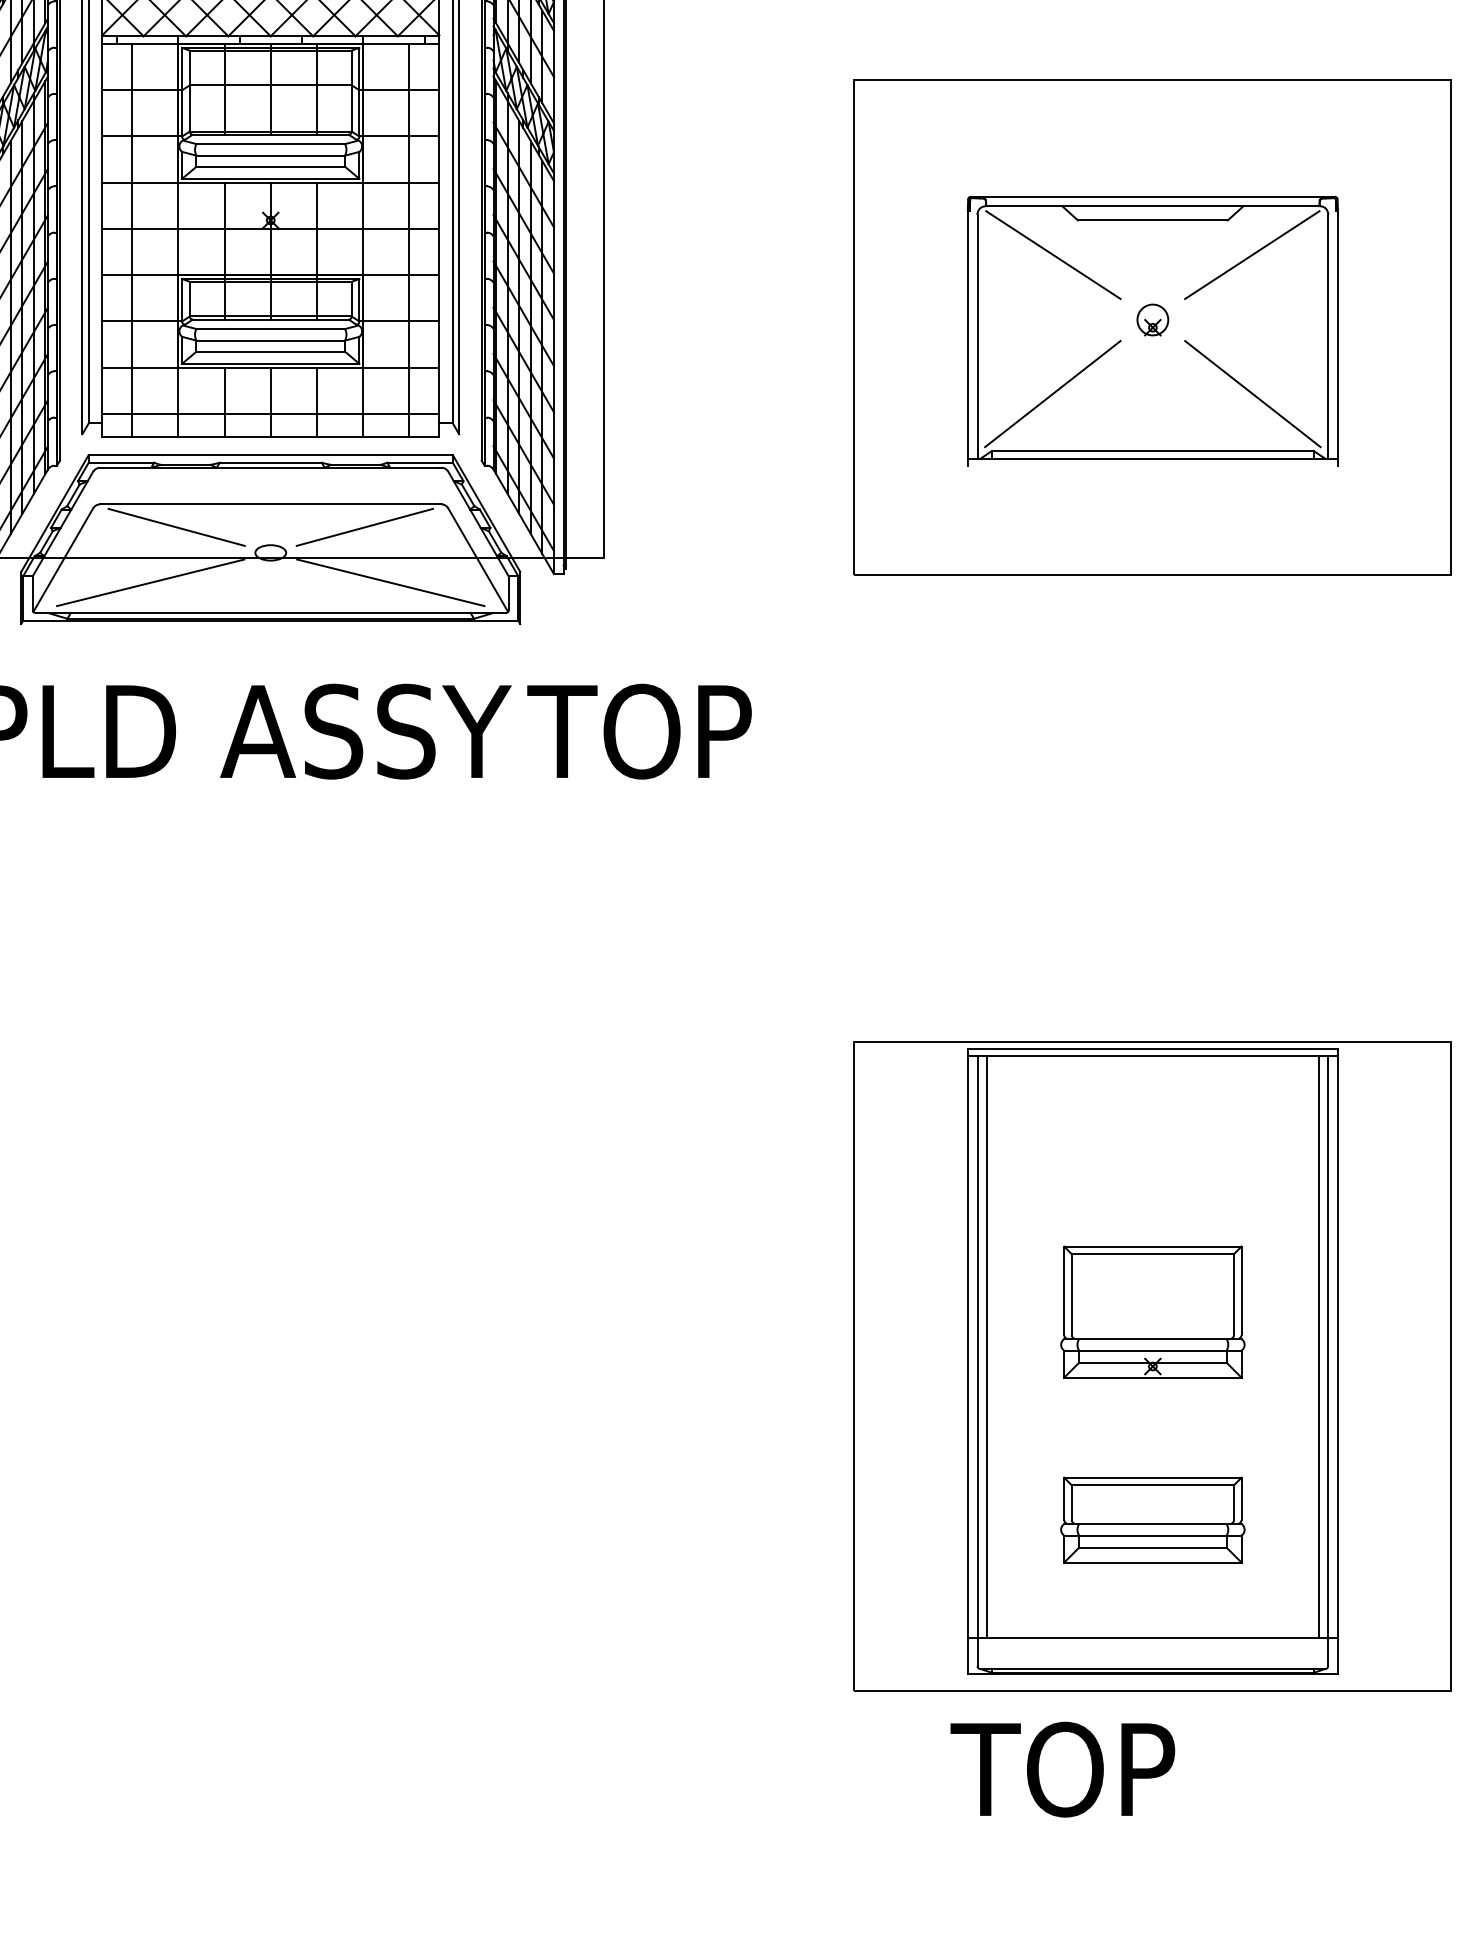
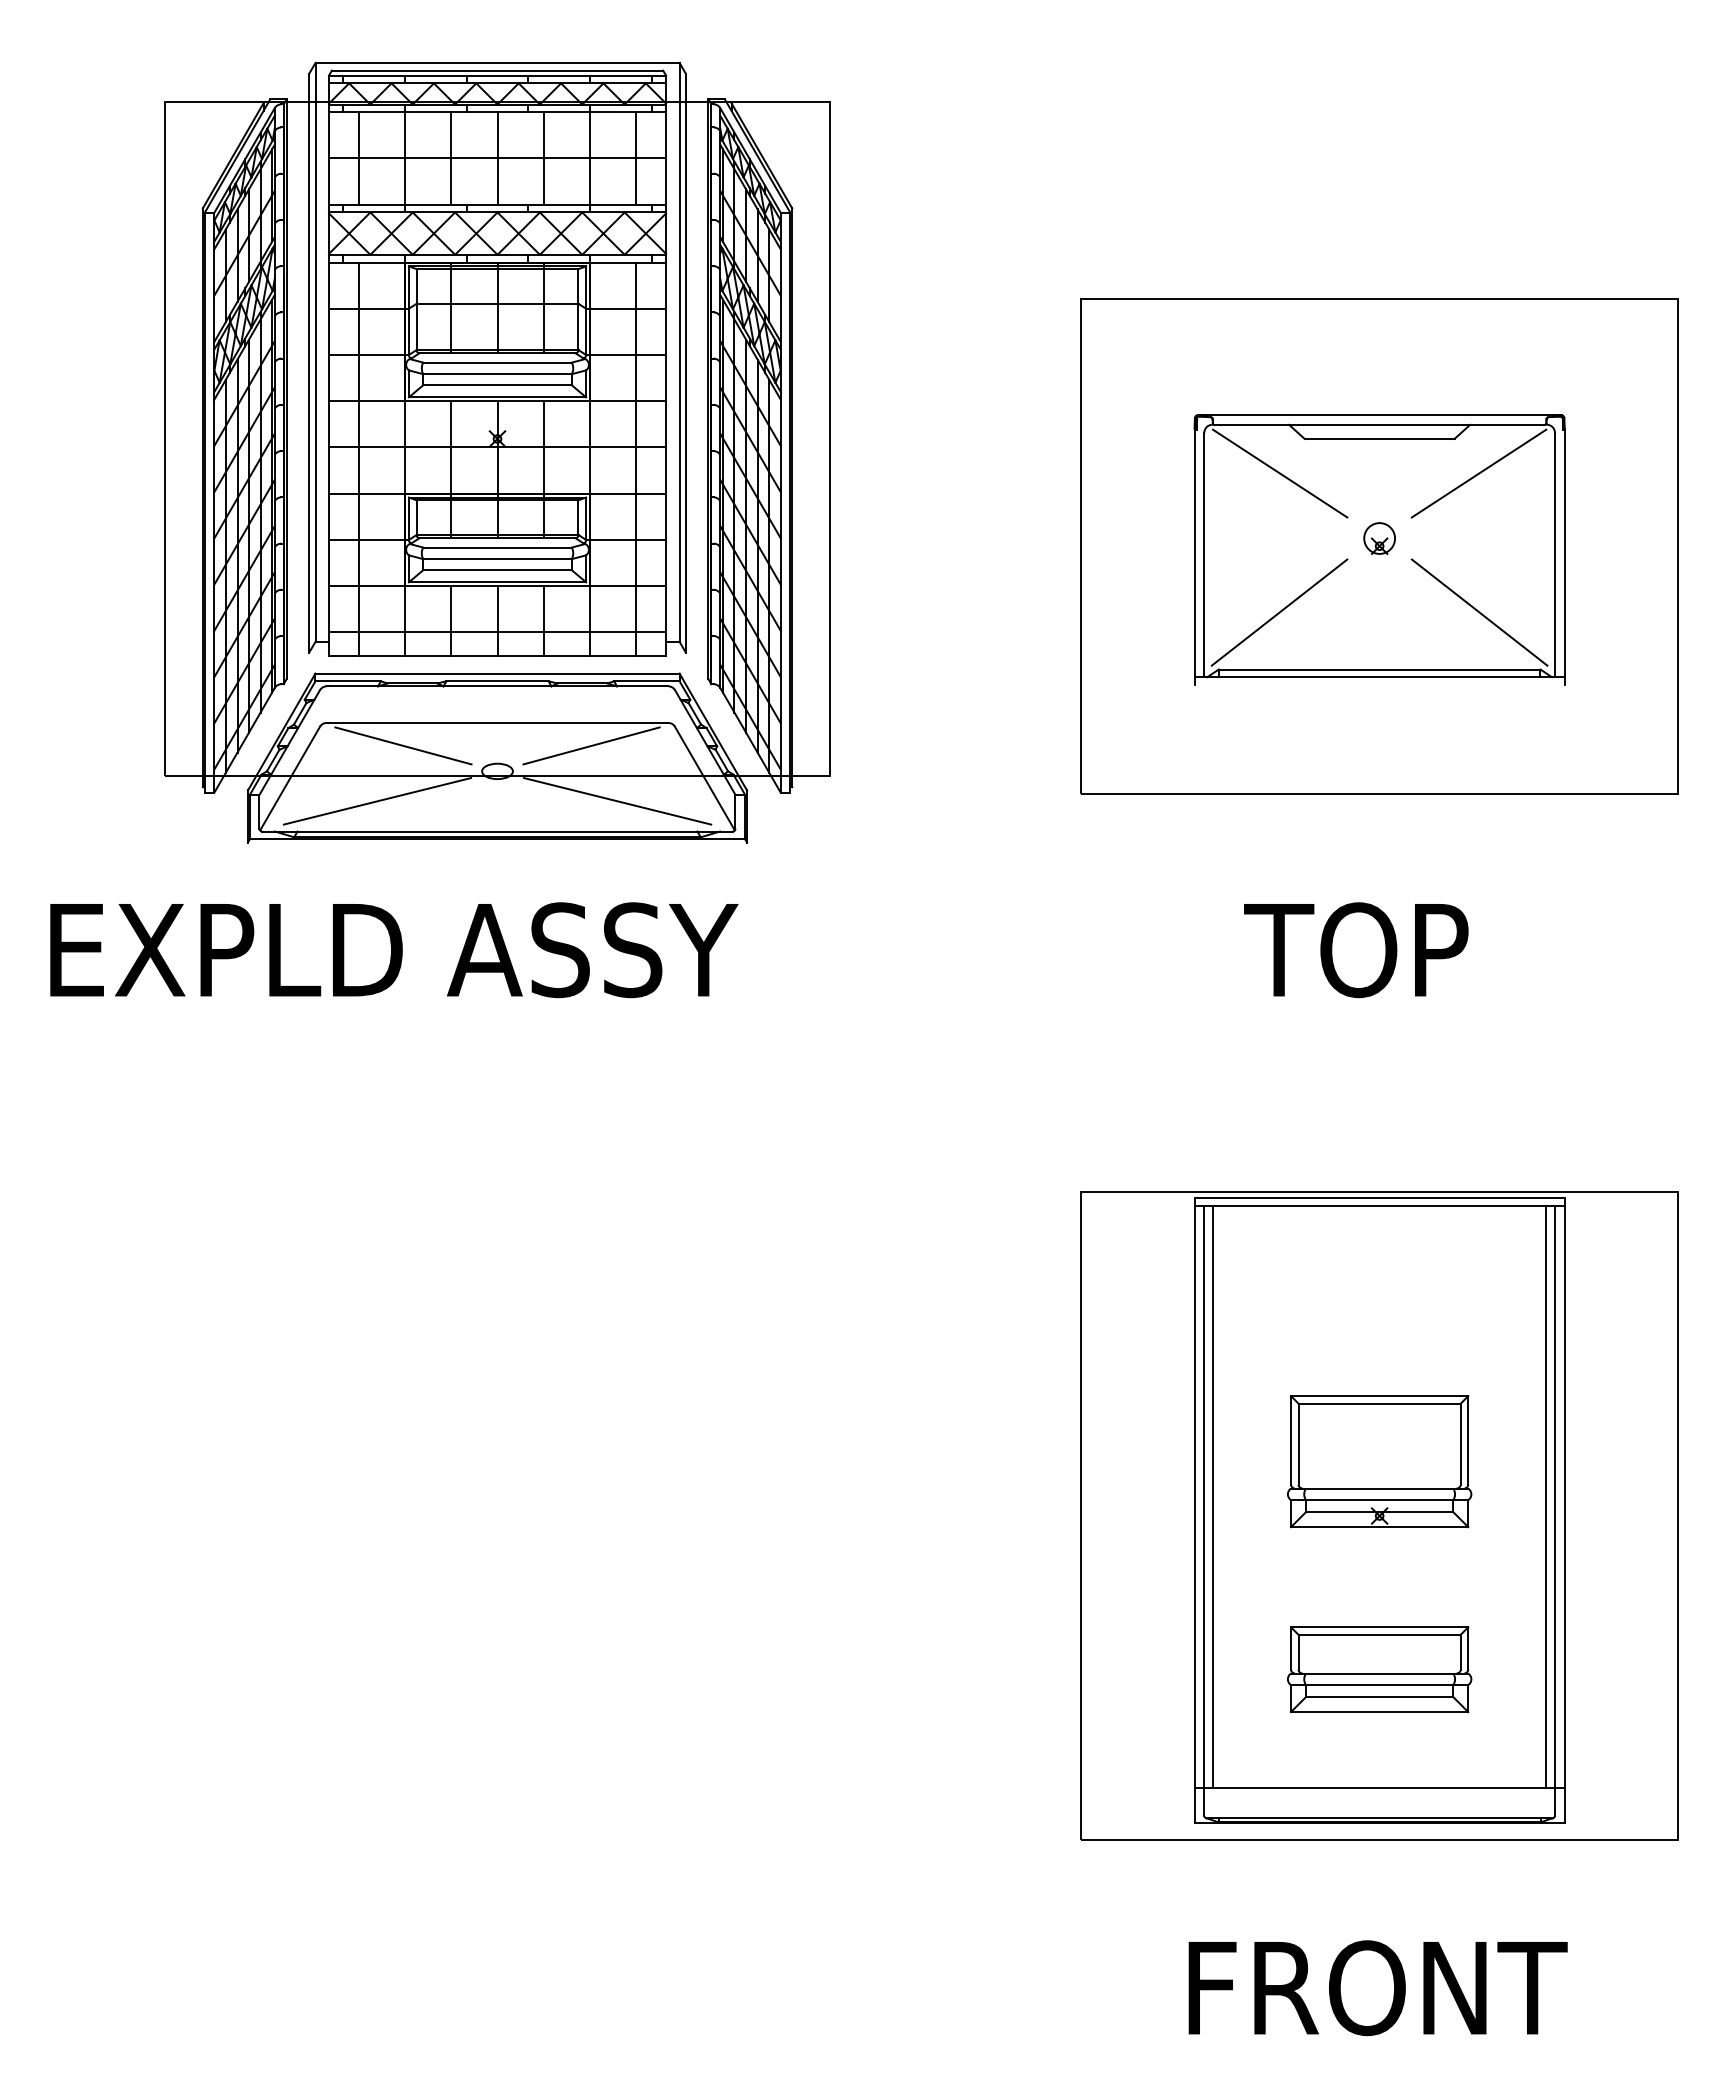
text: (639, 731) -> (1356, 950), moved
part: (1152, 1365) -> (1379, 1515), moved
text: (1145, 1769) -> (1372, 1988), TOP -> FRONT

